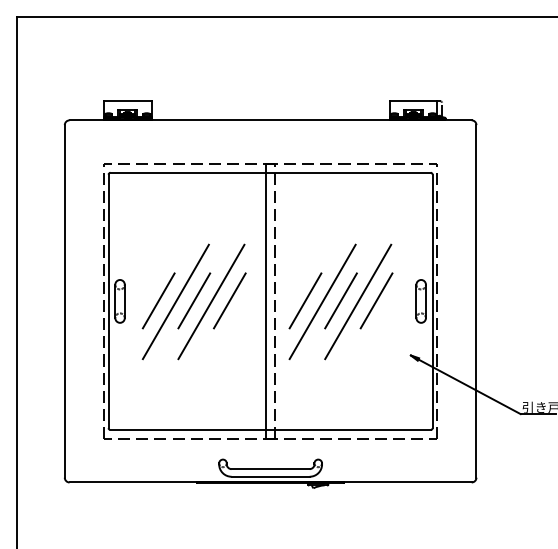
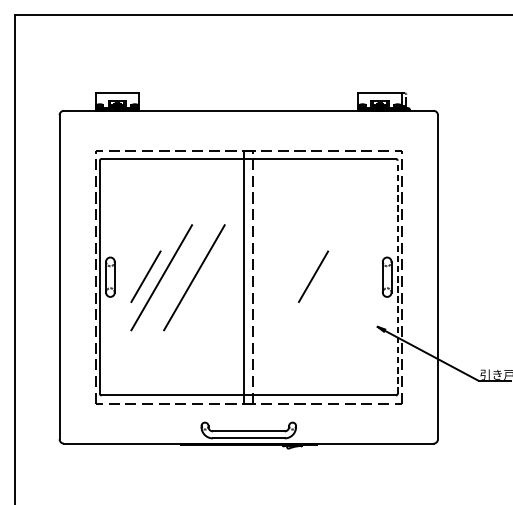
line: (194, 300) -> (178, 276), removed
line: (229, 300) -> (211, 276), removed
line: (305, 300) -> (280, 276), removed
line: (376, 300) -> (346, 276), removed
line: (322, 301) -> (296, 277), removed
line: (358, 301) -> (329, 277), removed
line: (432, 301) -> (397, 277), solid -> dashed

